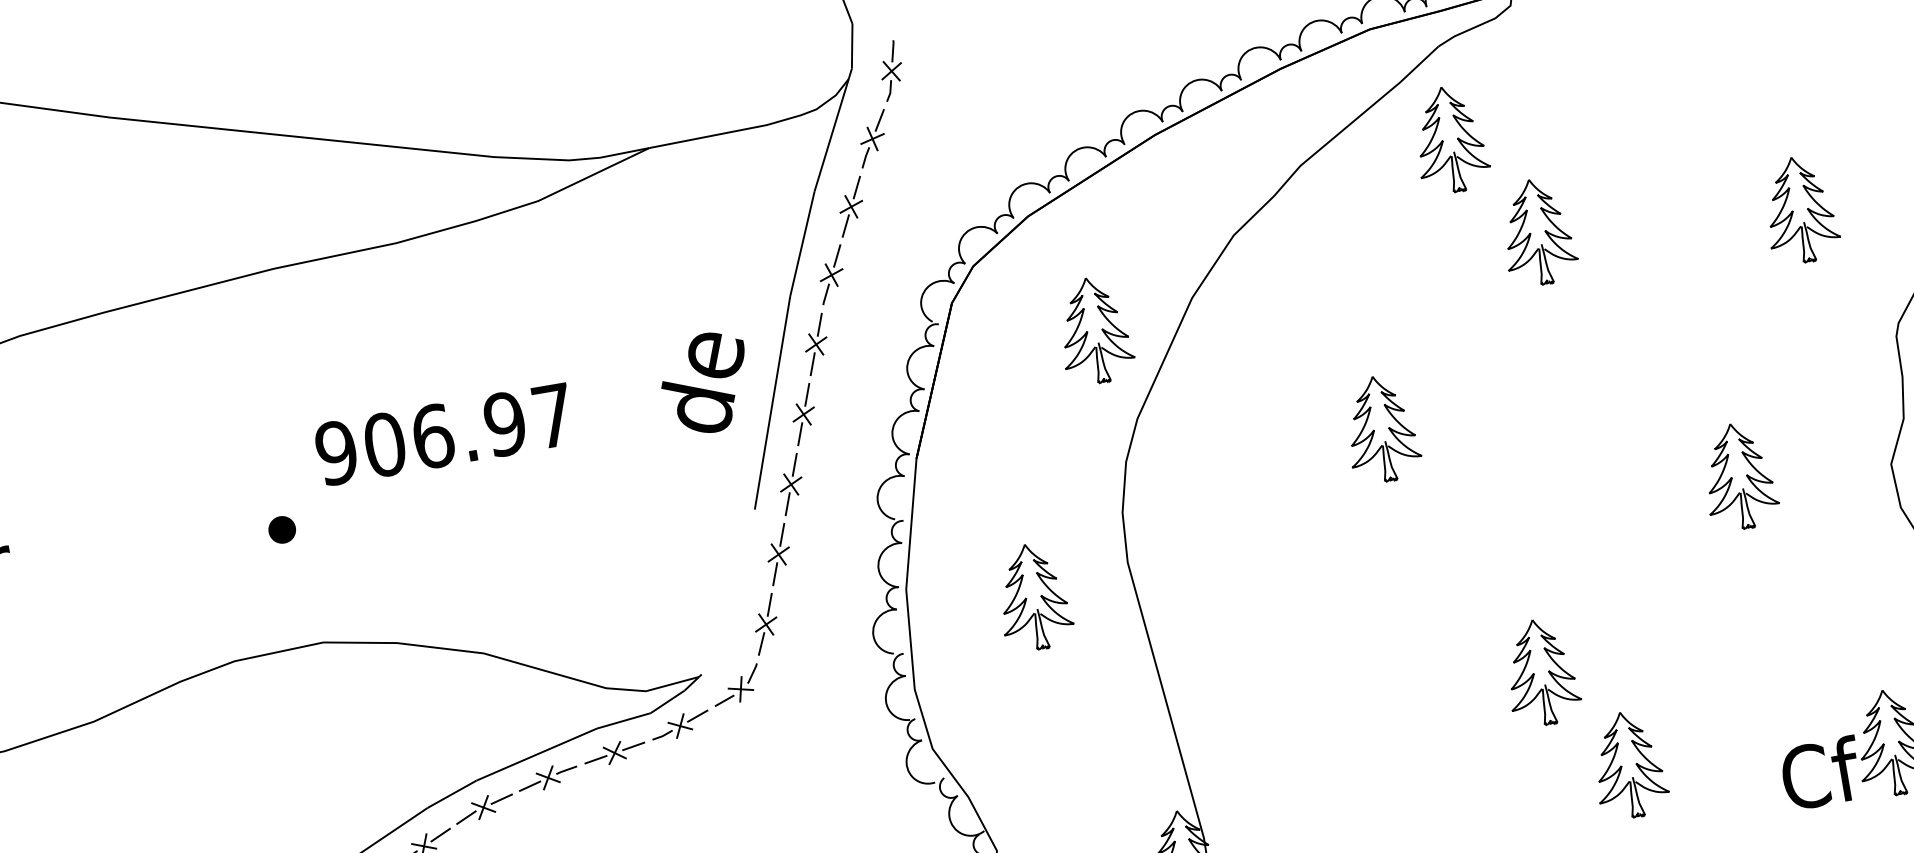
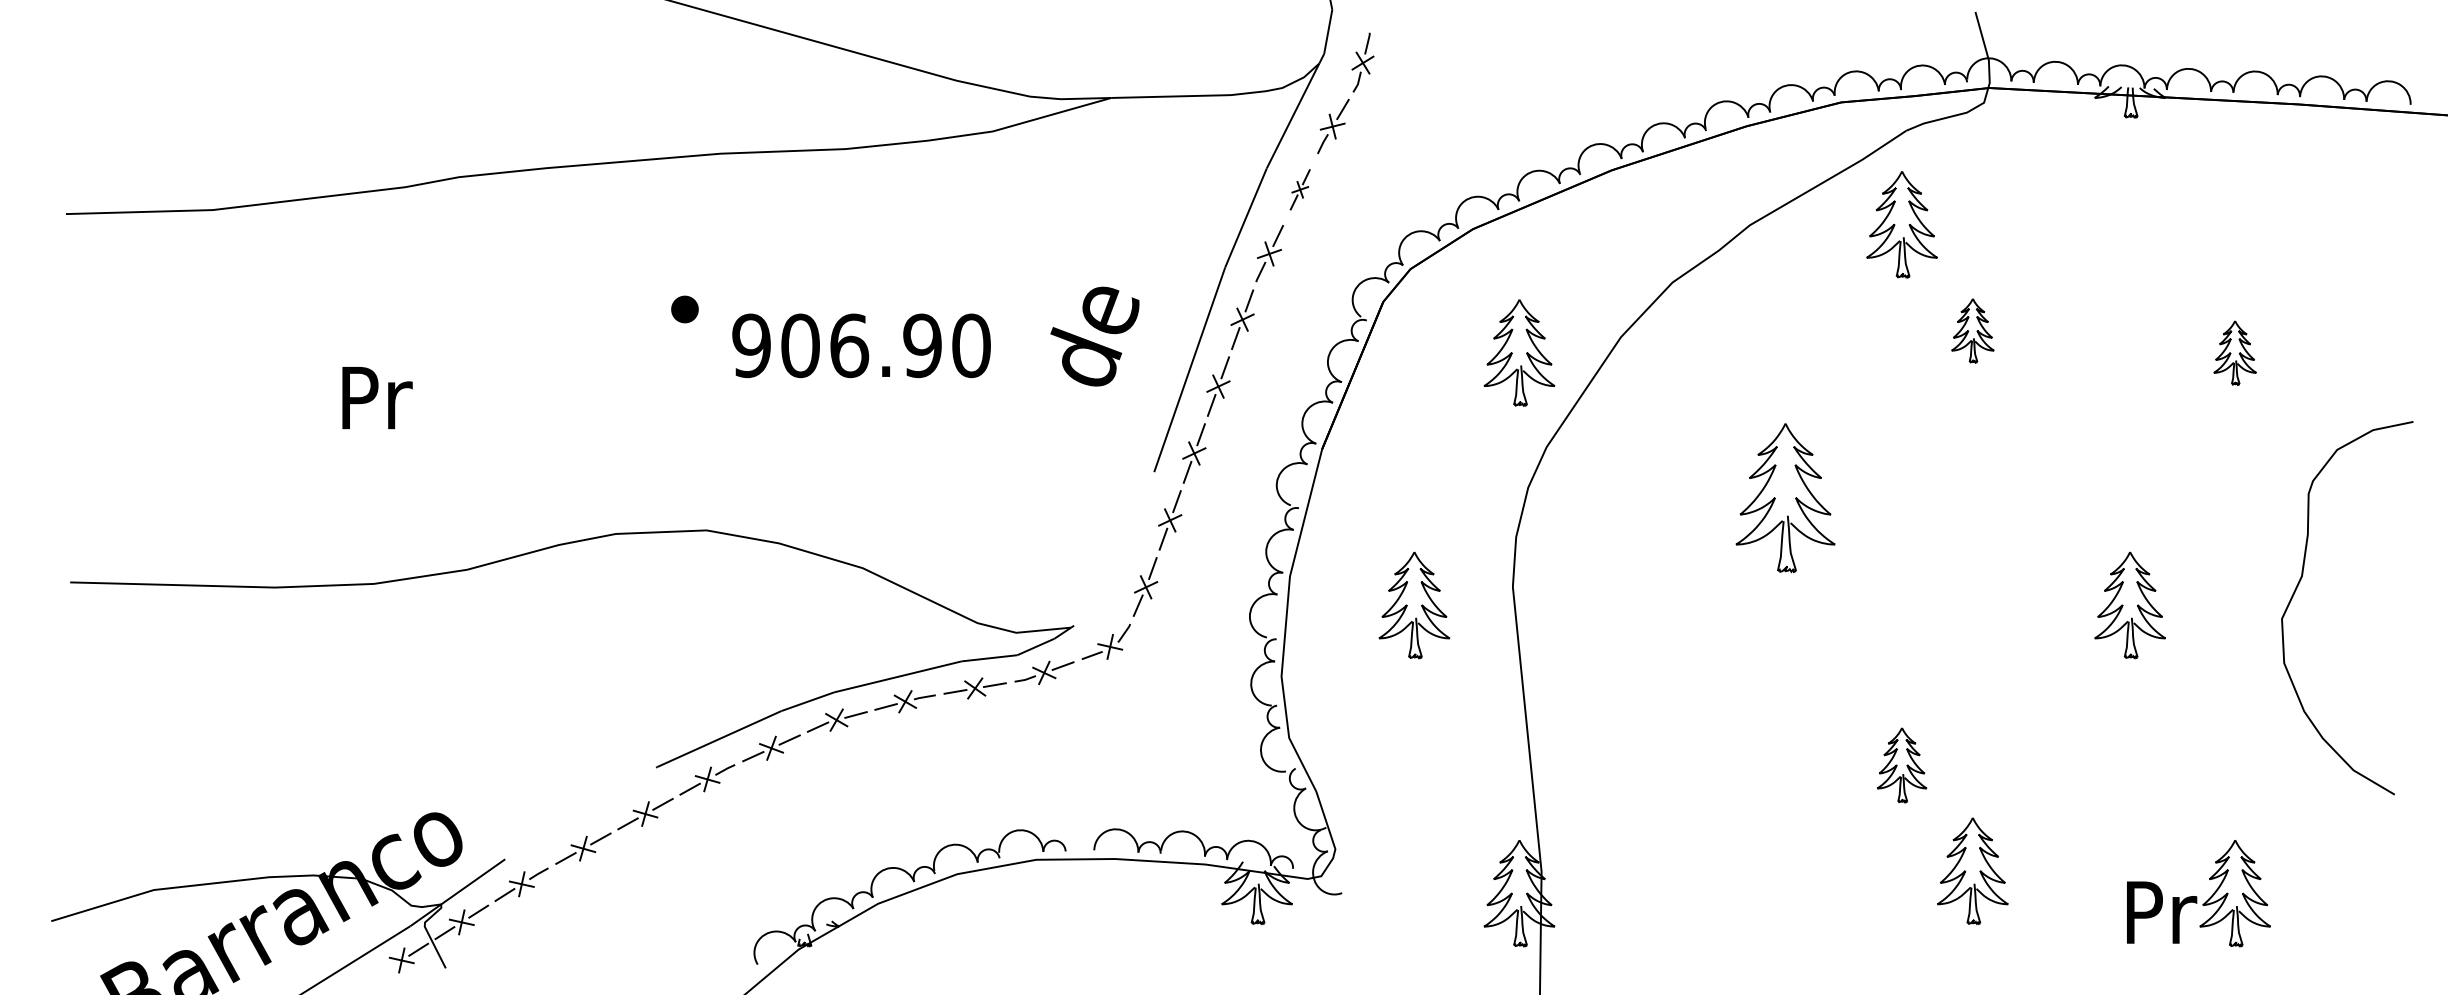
part: (850, 206) -> (1299, 189), size x0.7
part: (1799, 209) -> (2234, 352), size x0.6
part: (1537, 232) -> (1972, 330), size x0.6
text: (705, 383) -> (1094, 336), moved
text: (553, 415) -> (971, 345), 906.97 -> 906.90
part: (1381, 429) -> (1785, 498), size x1.4
part: (281, 529) -> (684, 309), moved
part: (1540, 672) -> (1901, 765), size x0.7
text: (1821, 772) -> (2161, 911), Cf -> Pr

